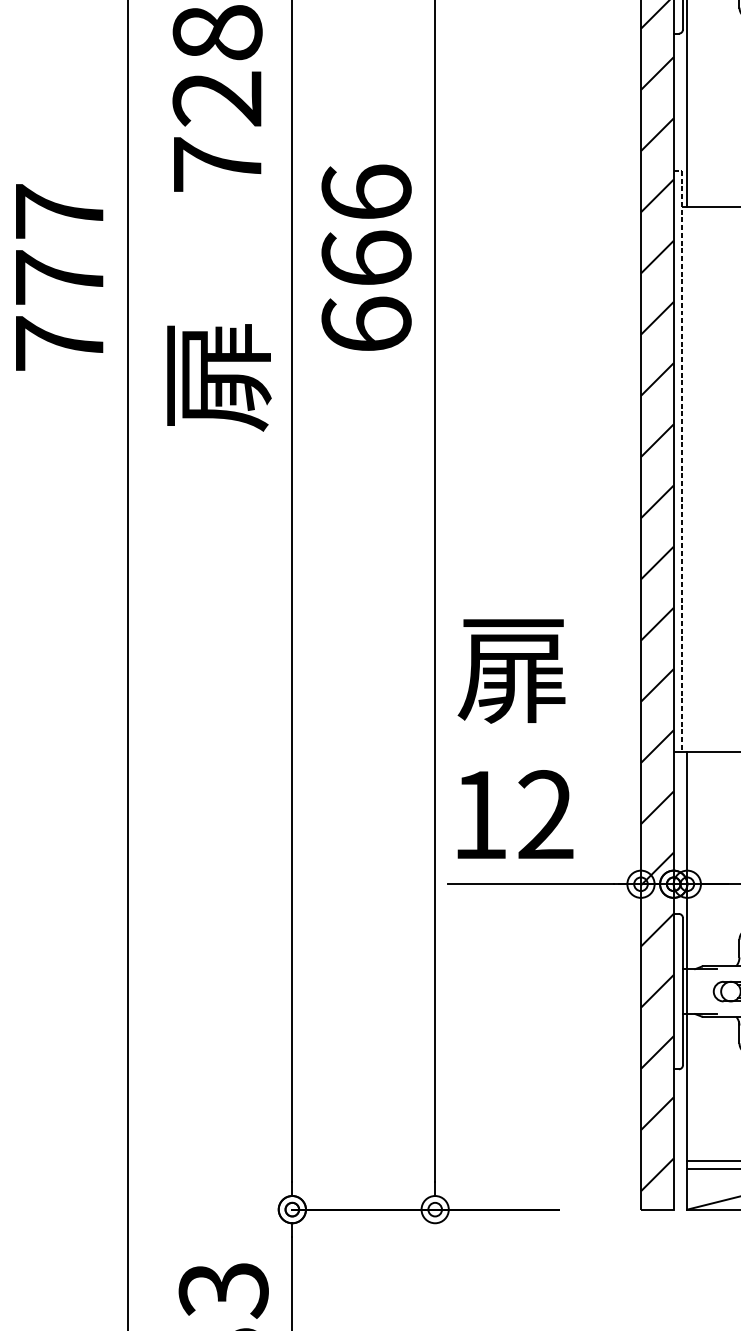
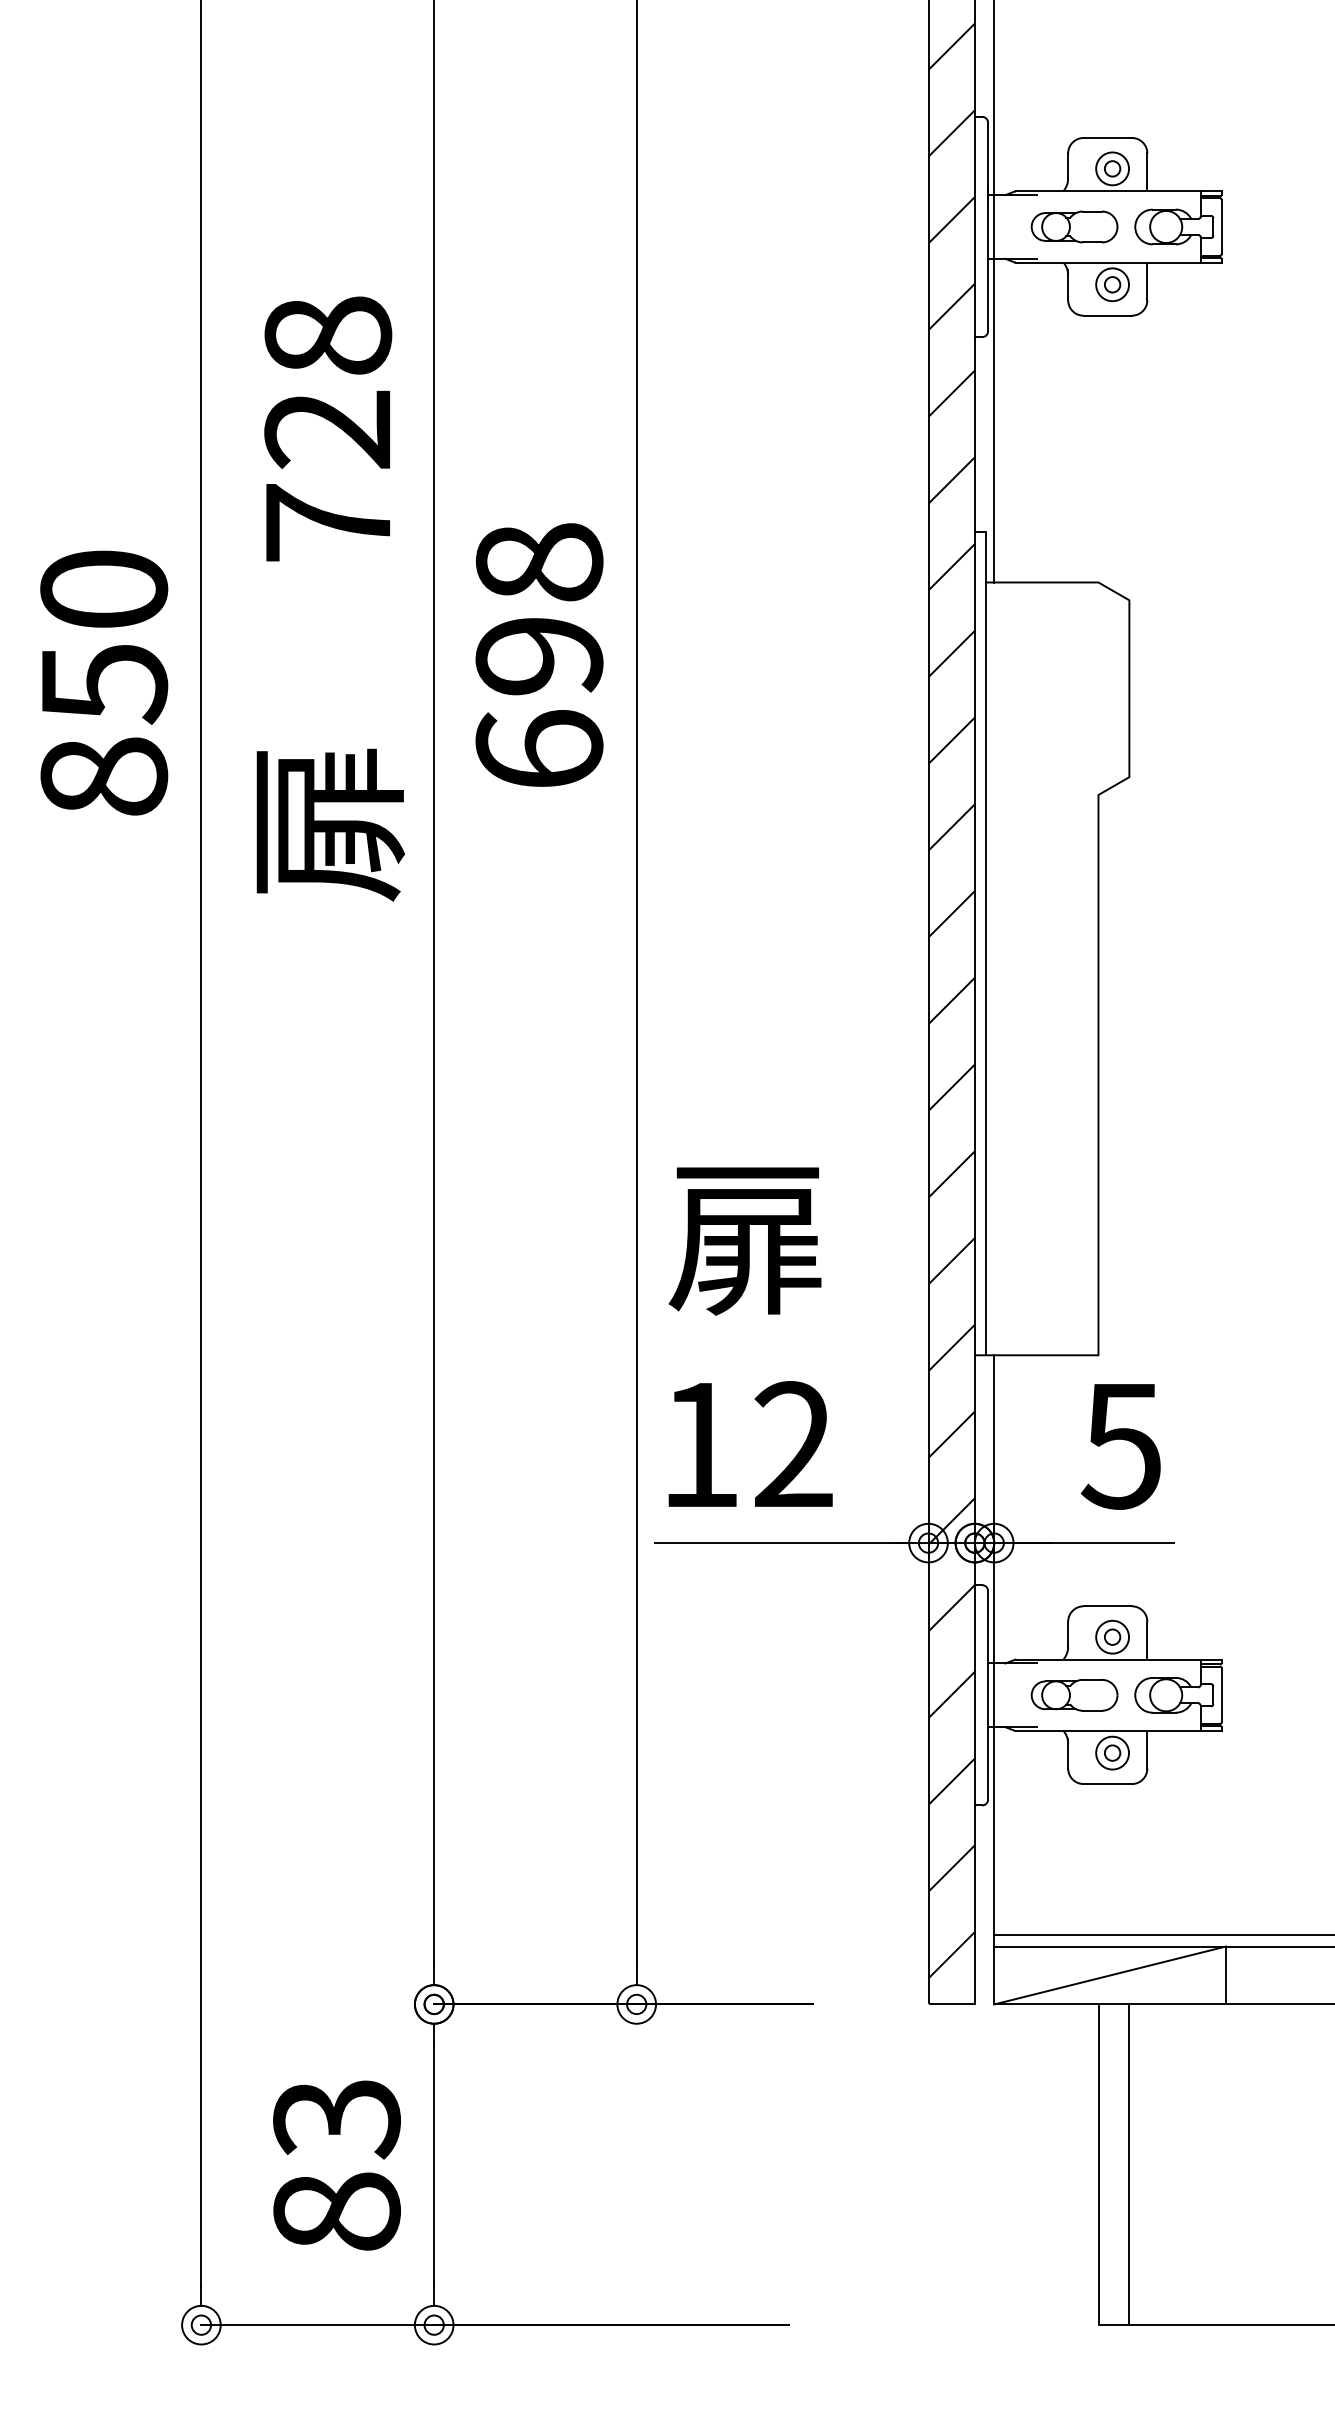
text: (366, 225) -> (539, 608), 666 -> 698
text: (59, 277) -> (104, 682), 777 -> 850
line: (681, 457) -> (986, 937), dashed -> solid

